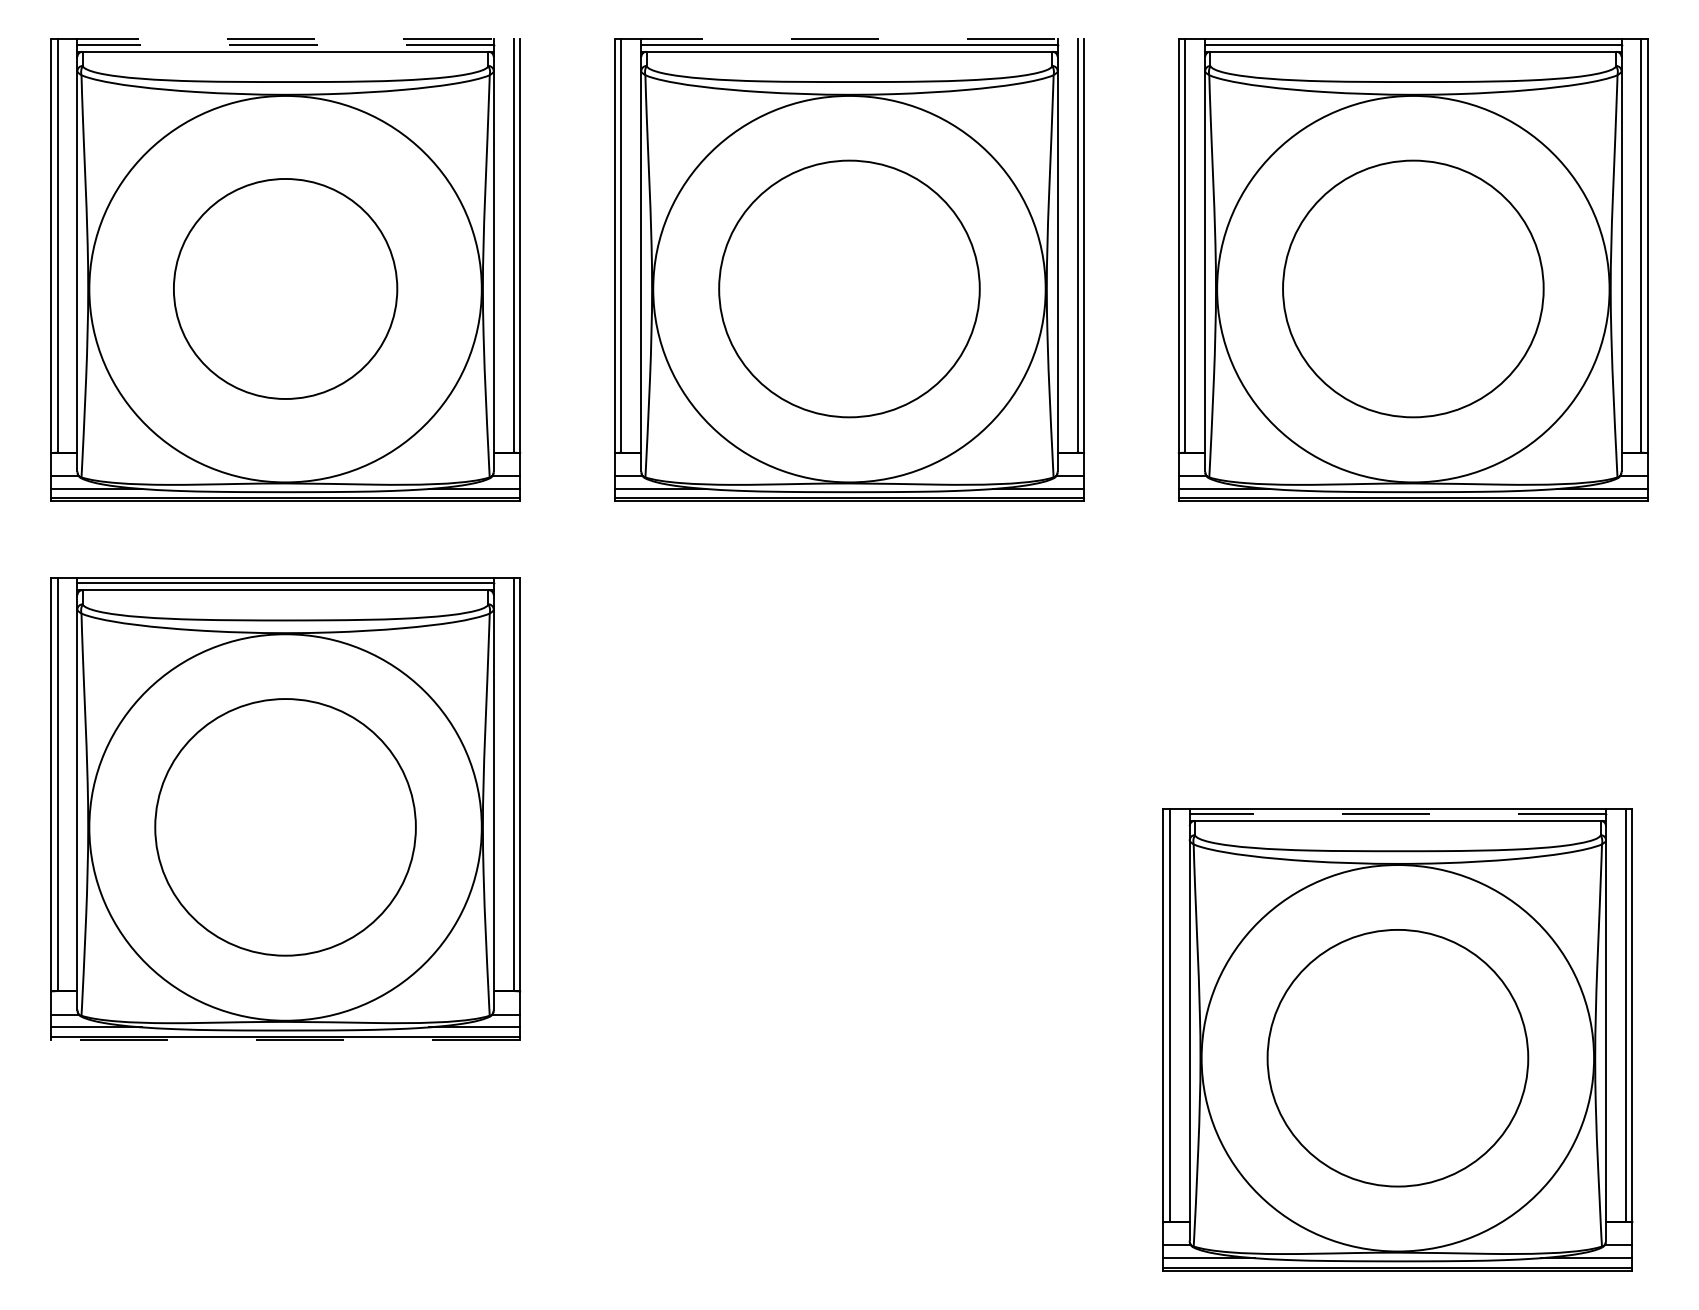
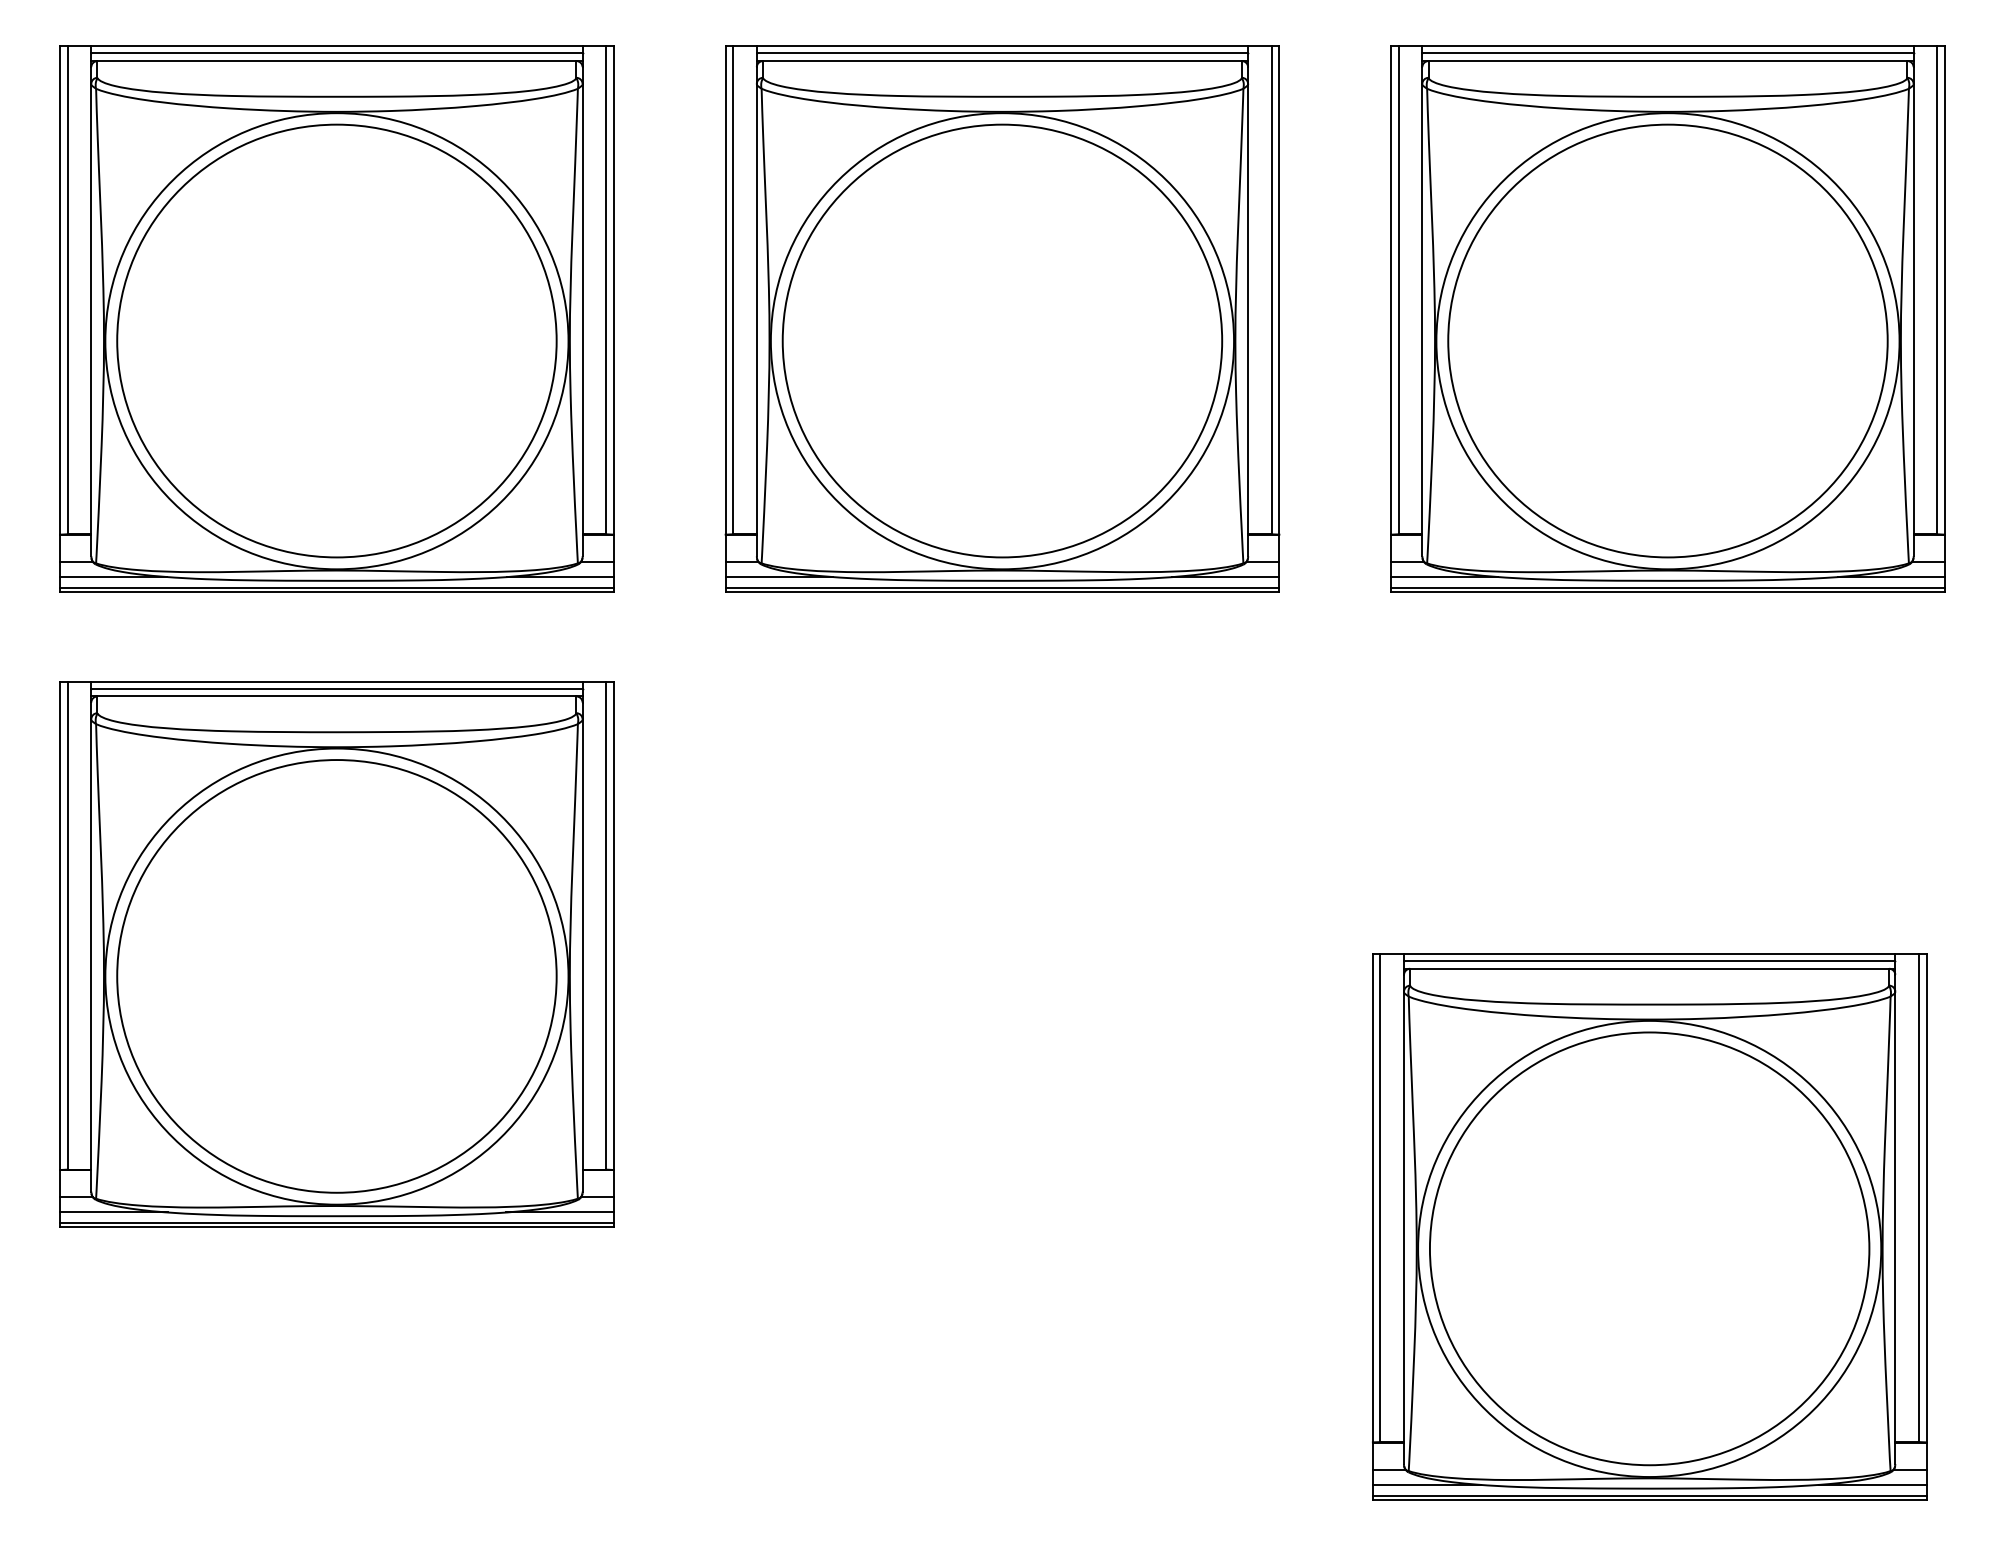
line: (286, 39) -> (337, 46), dashed -> solid
line: (849, 39) -> (1002, 46), dashed -> solid
line: (286, 45) -> (337, 53), dashed -> solid
part: (285, 288) -> (336, 340), size x1.67
part: (849, 288) -> (1002, 340), size x1.43
part: (1412, 288) -> (1667, 340), size x1.43
line: (1397, 814) -> (1649, 961), dashed -> solid
part: (285, 827) -> (336, 976), size x1.43
line: (286, 1040) -> (337, 1227), dashed -> solid
part: (1397, 1057) -> (1649, 1248), size x1.43

